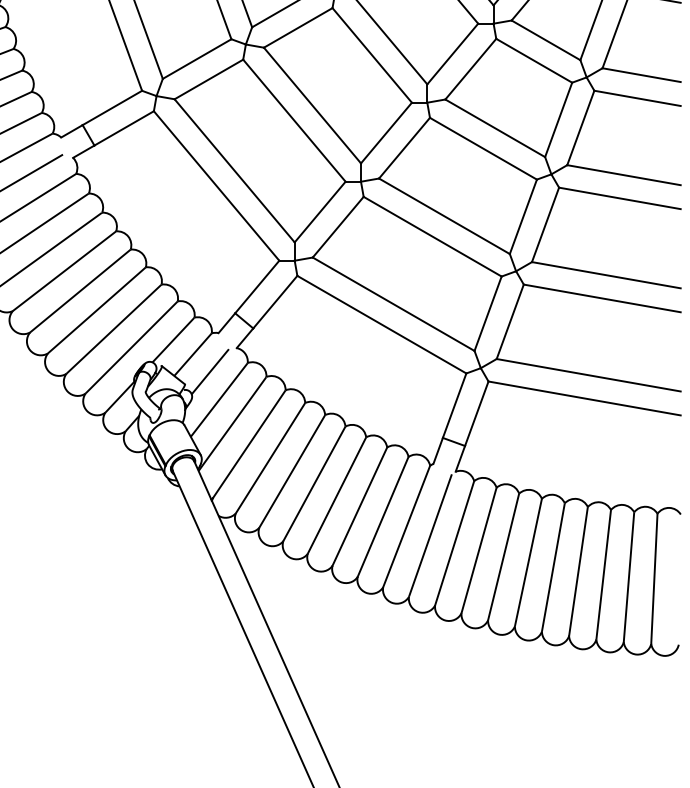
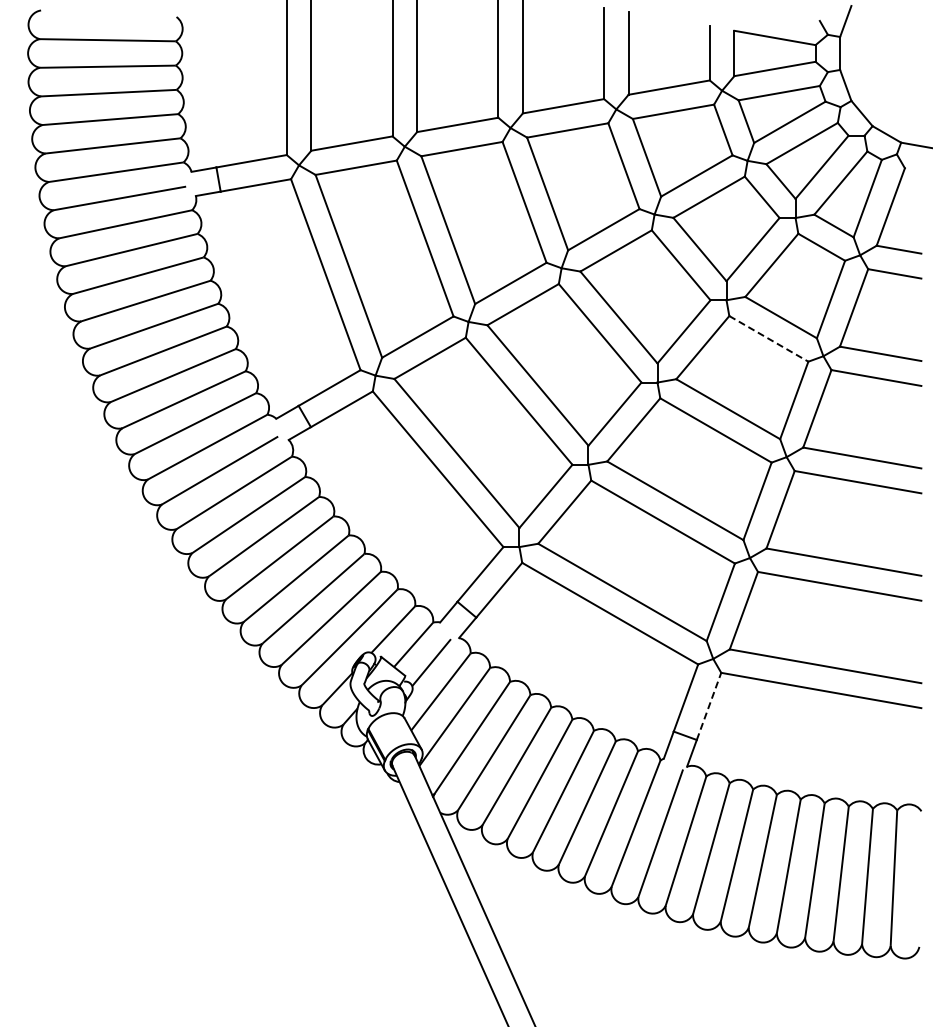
line: (533, 60) -> (768, 338), solid -> dashed
line: (477, 413) -> (709, 706), solid -> dashed

